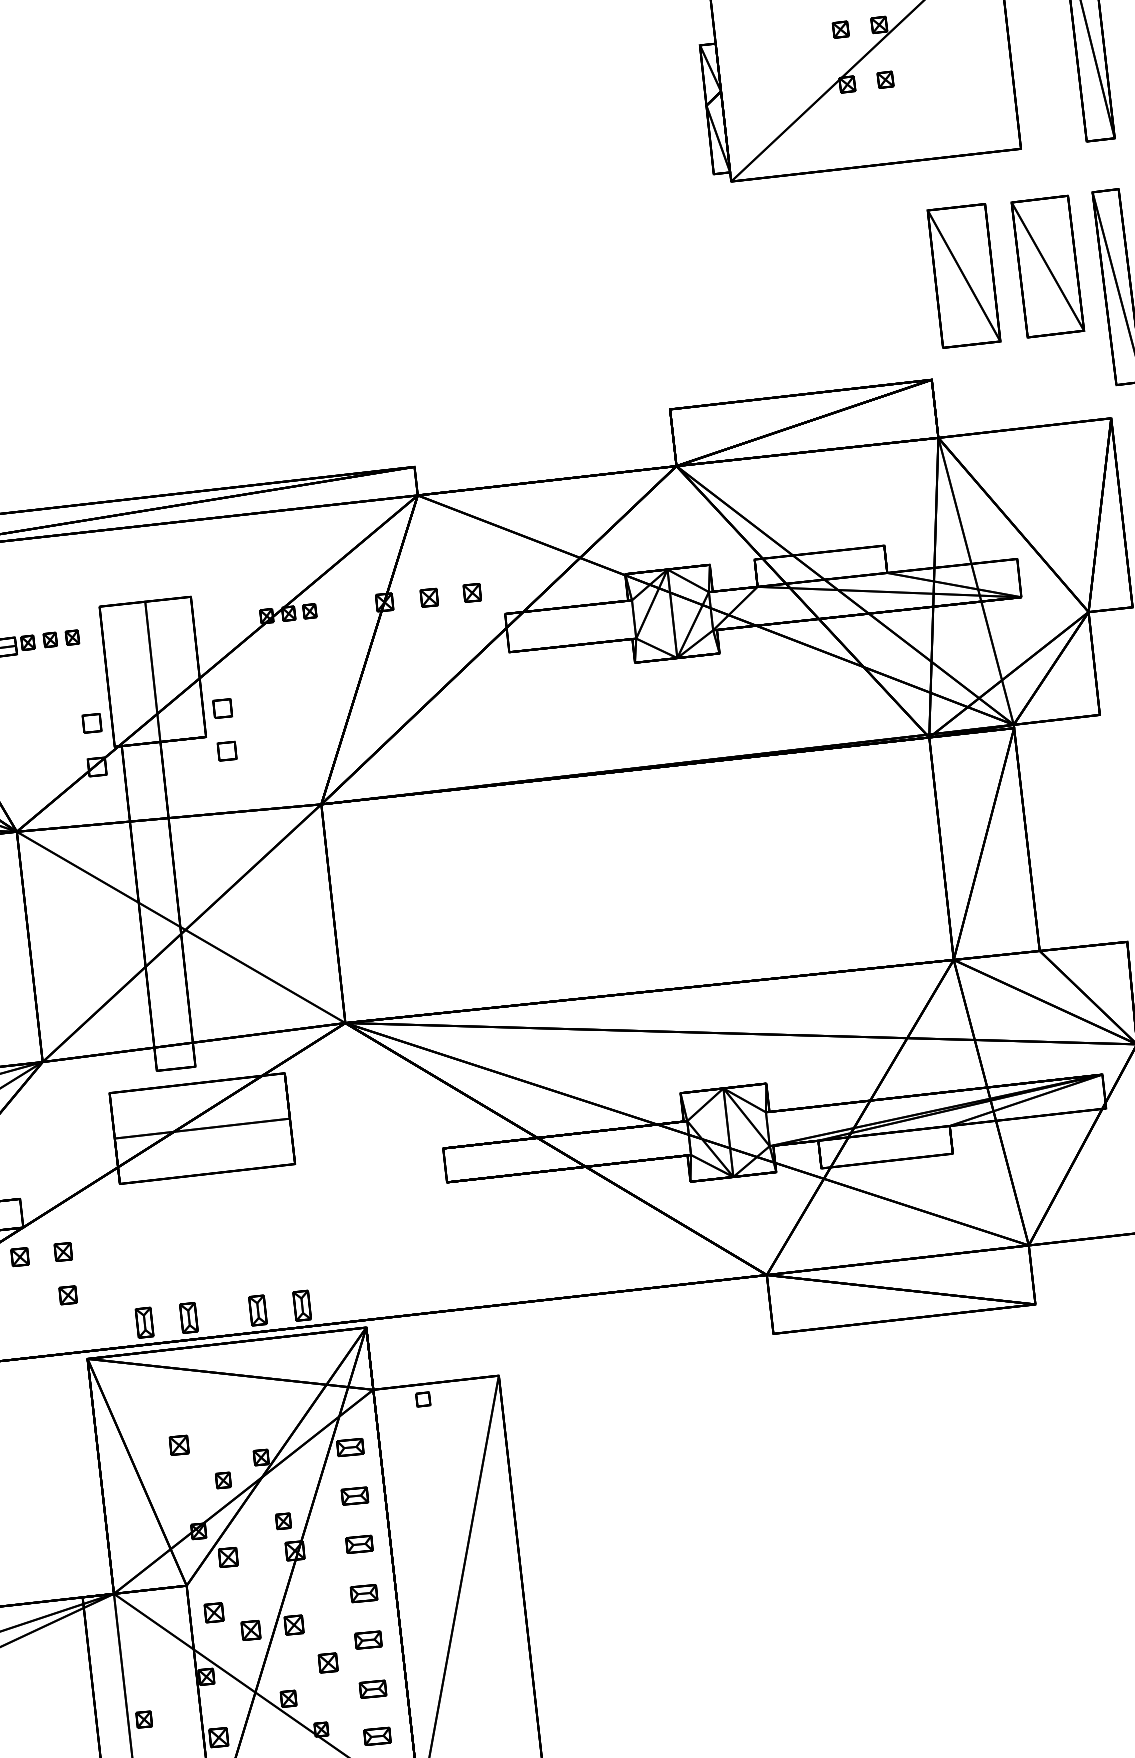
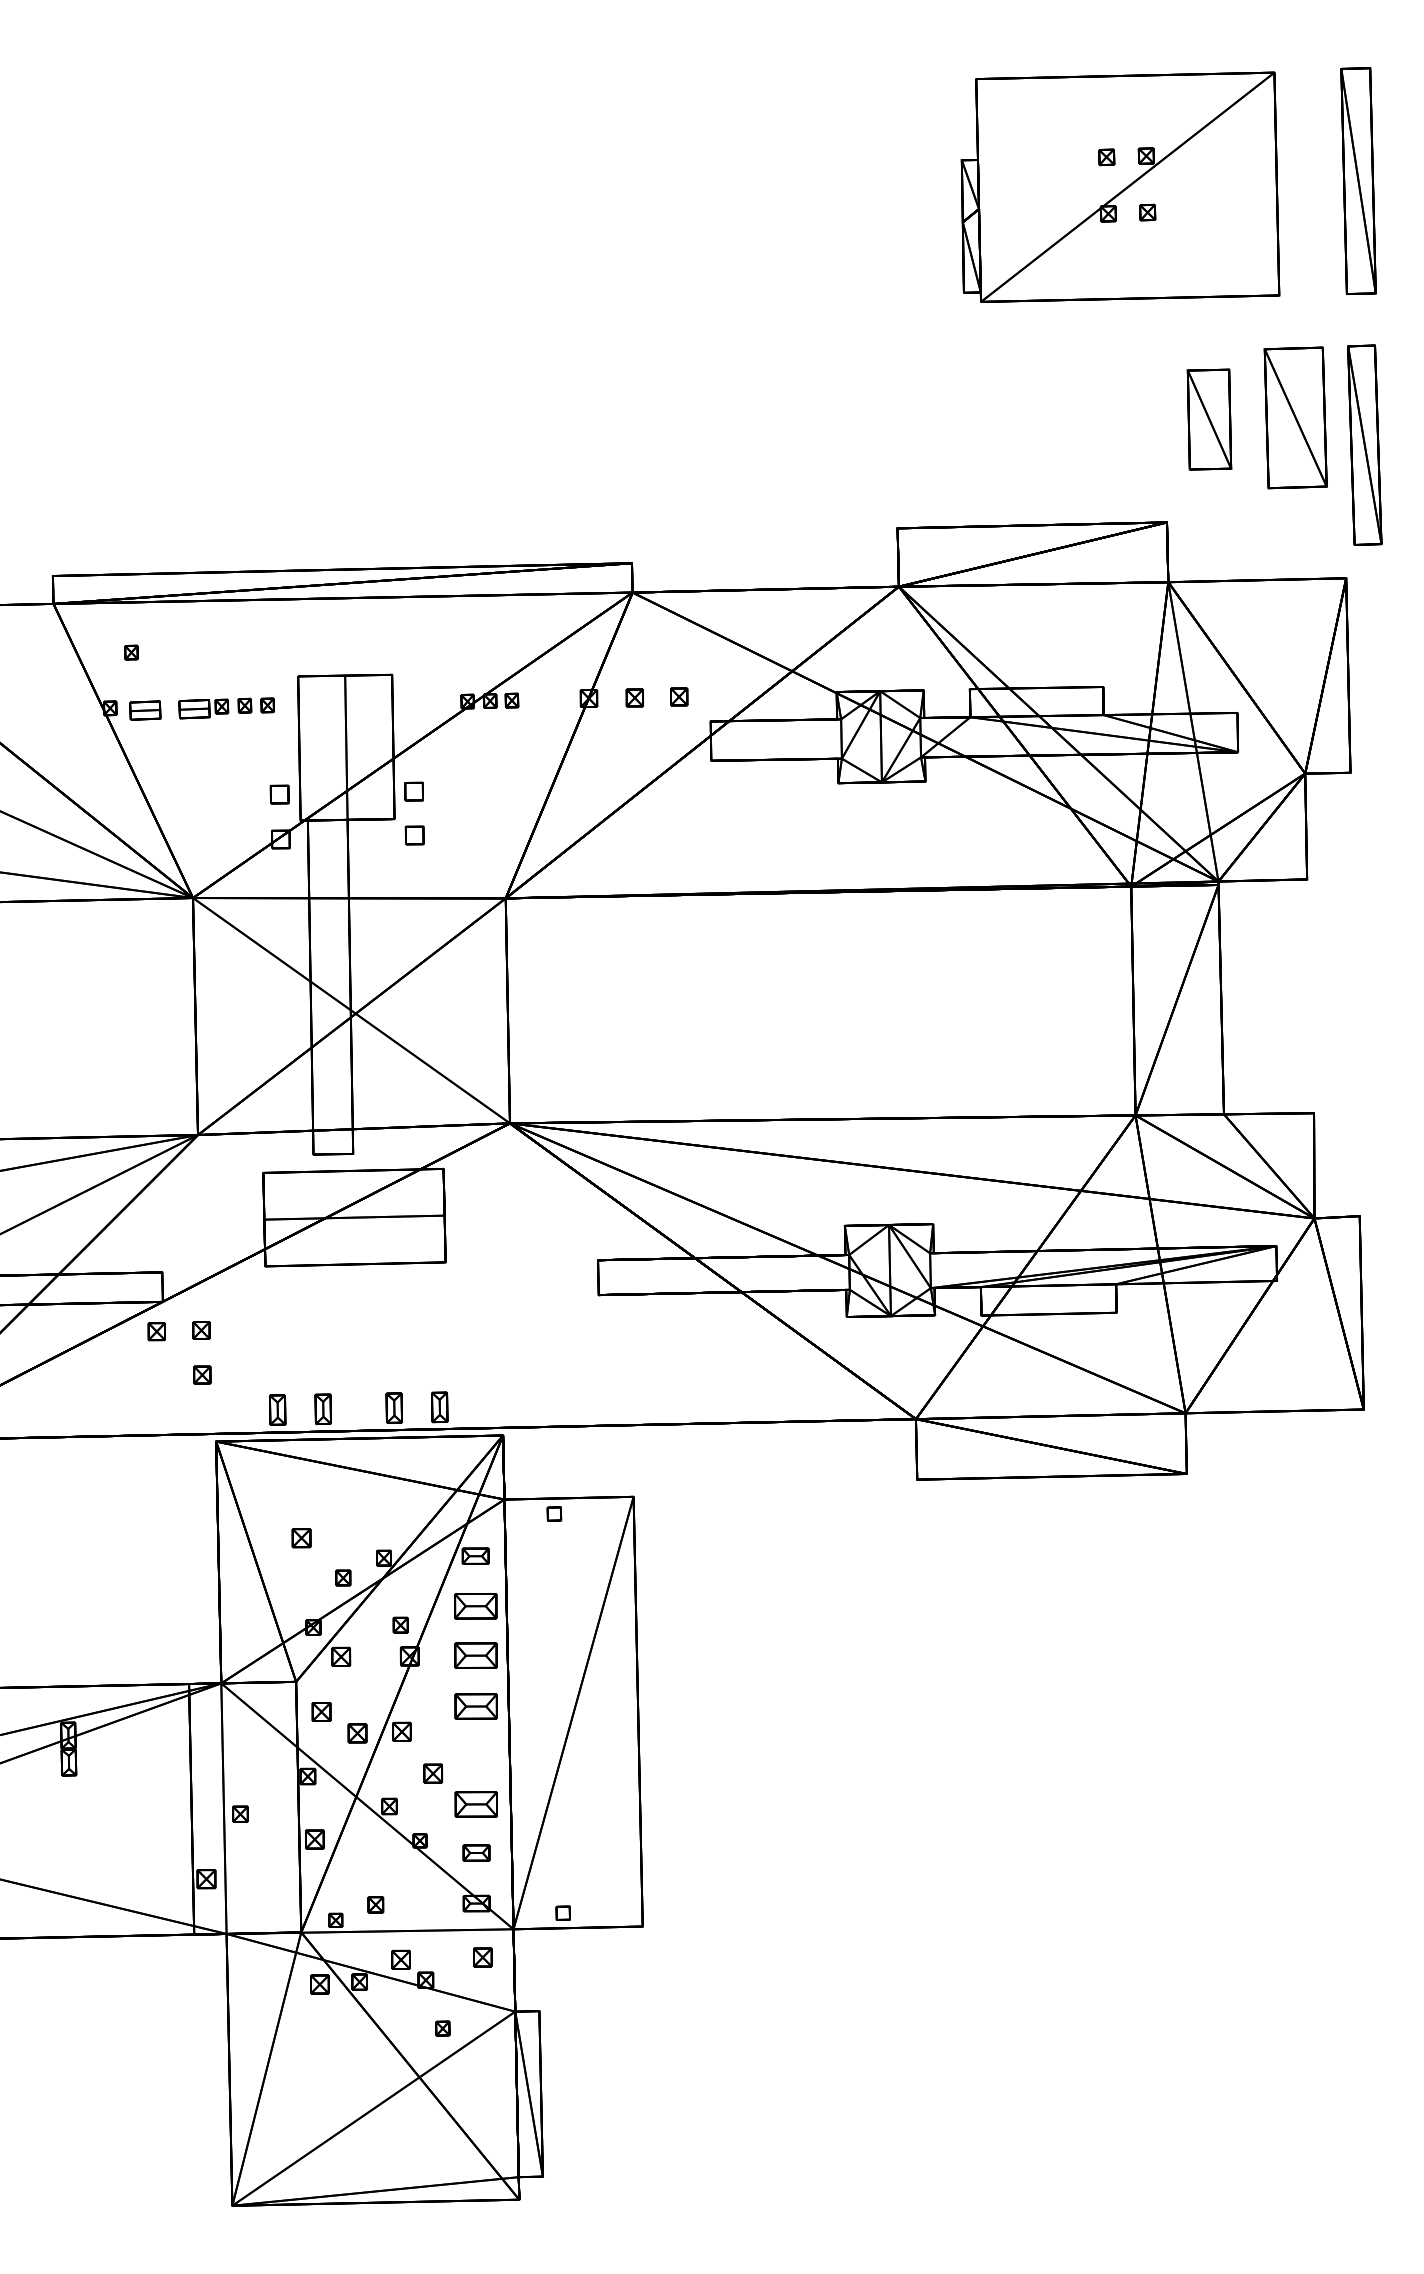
part: (964, 275) -> (1209, 419), size x0.7
part: (354, 1495) -> (475, 1605), size x1.6
part: (358, 1544) -> (475, 1655), size x1.6
part: (363, 1592) -> (475, 1705), size x1.6
part: (368, 1639) -> (476, 1753), removed
part: (373, 1689) -> (476, 1804), size x1.6

